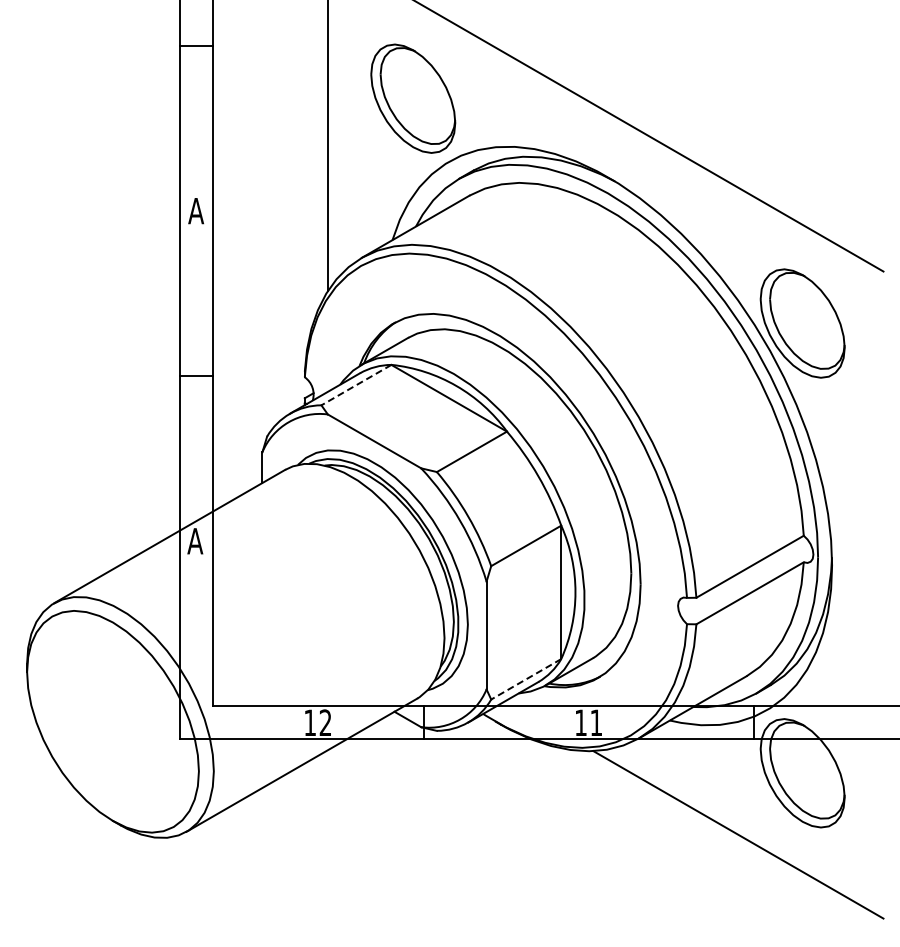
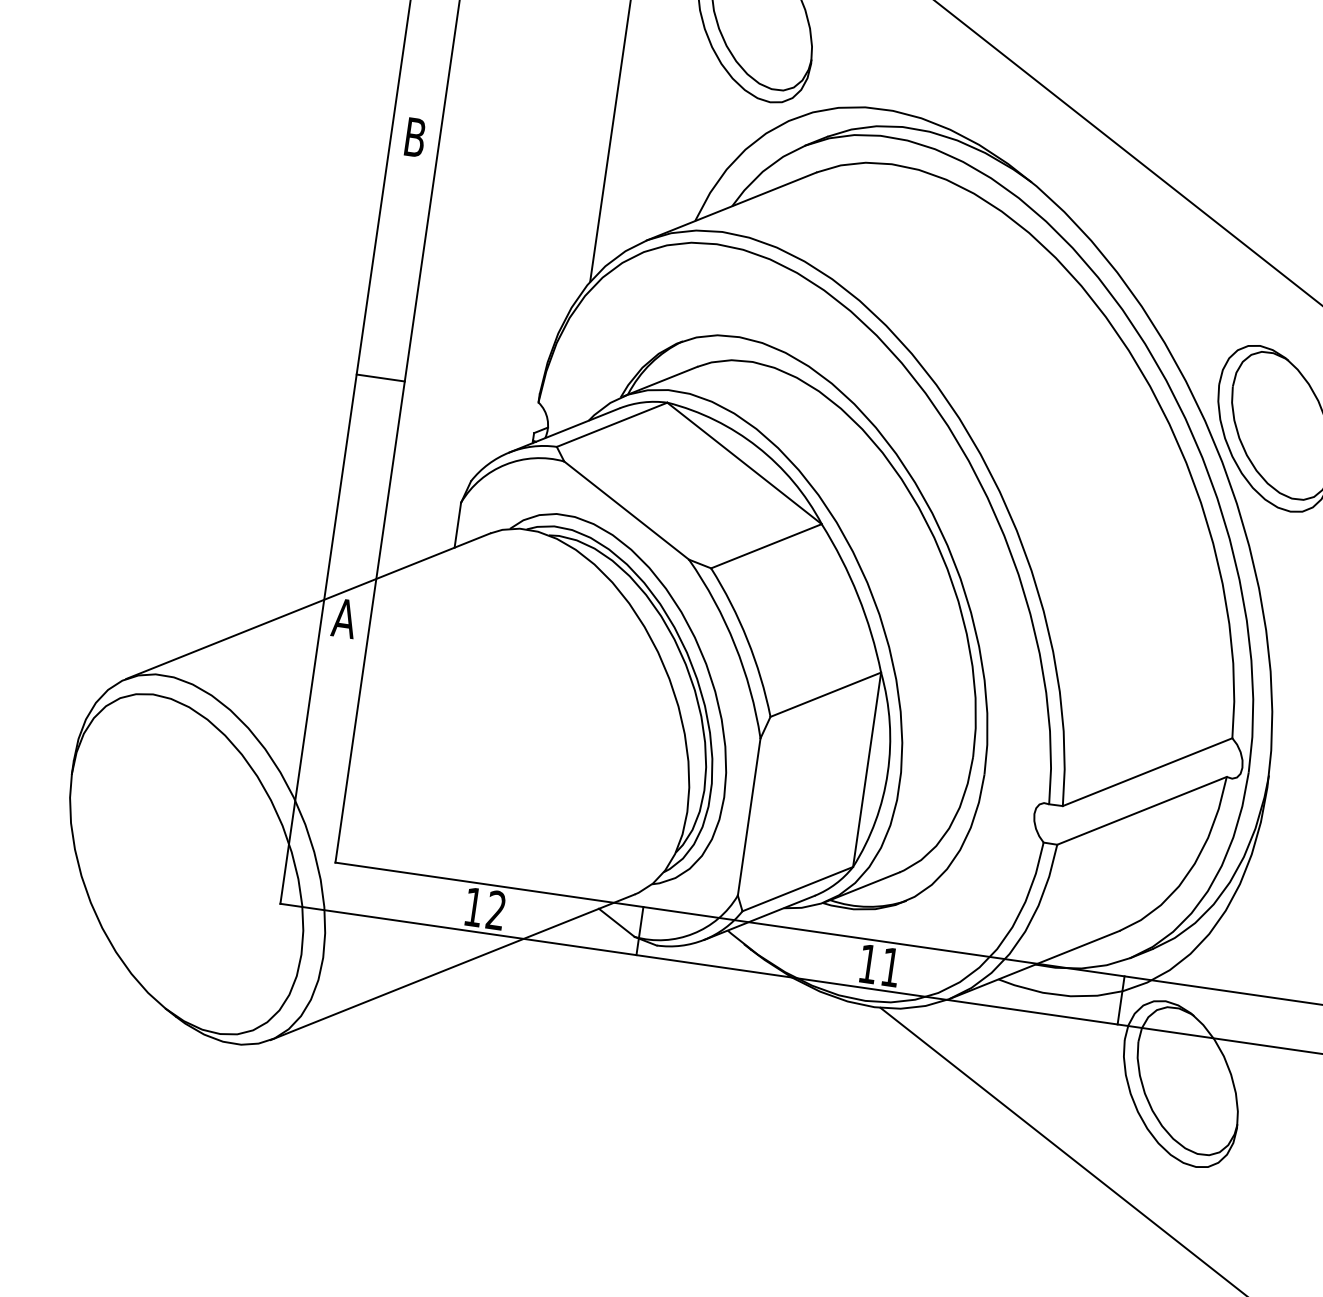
text: (196, 211) -> (415, 138), A -> B
line: (356, 385) -> (612, 425), dashed -> solid
line: (525, 679) -> (796, 889), dashed -> solid

